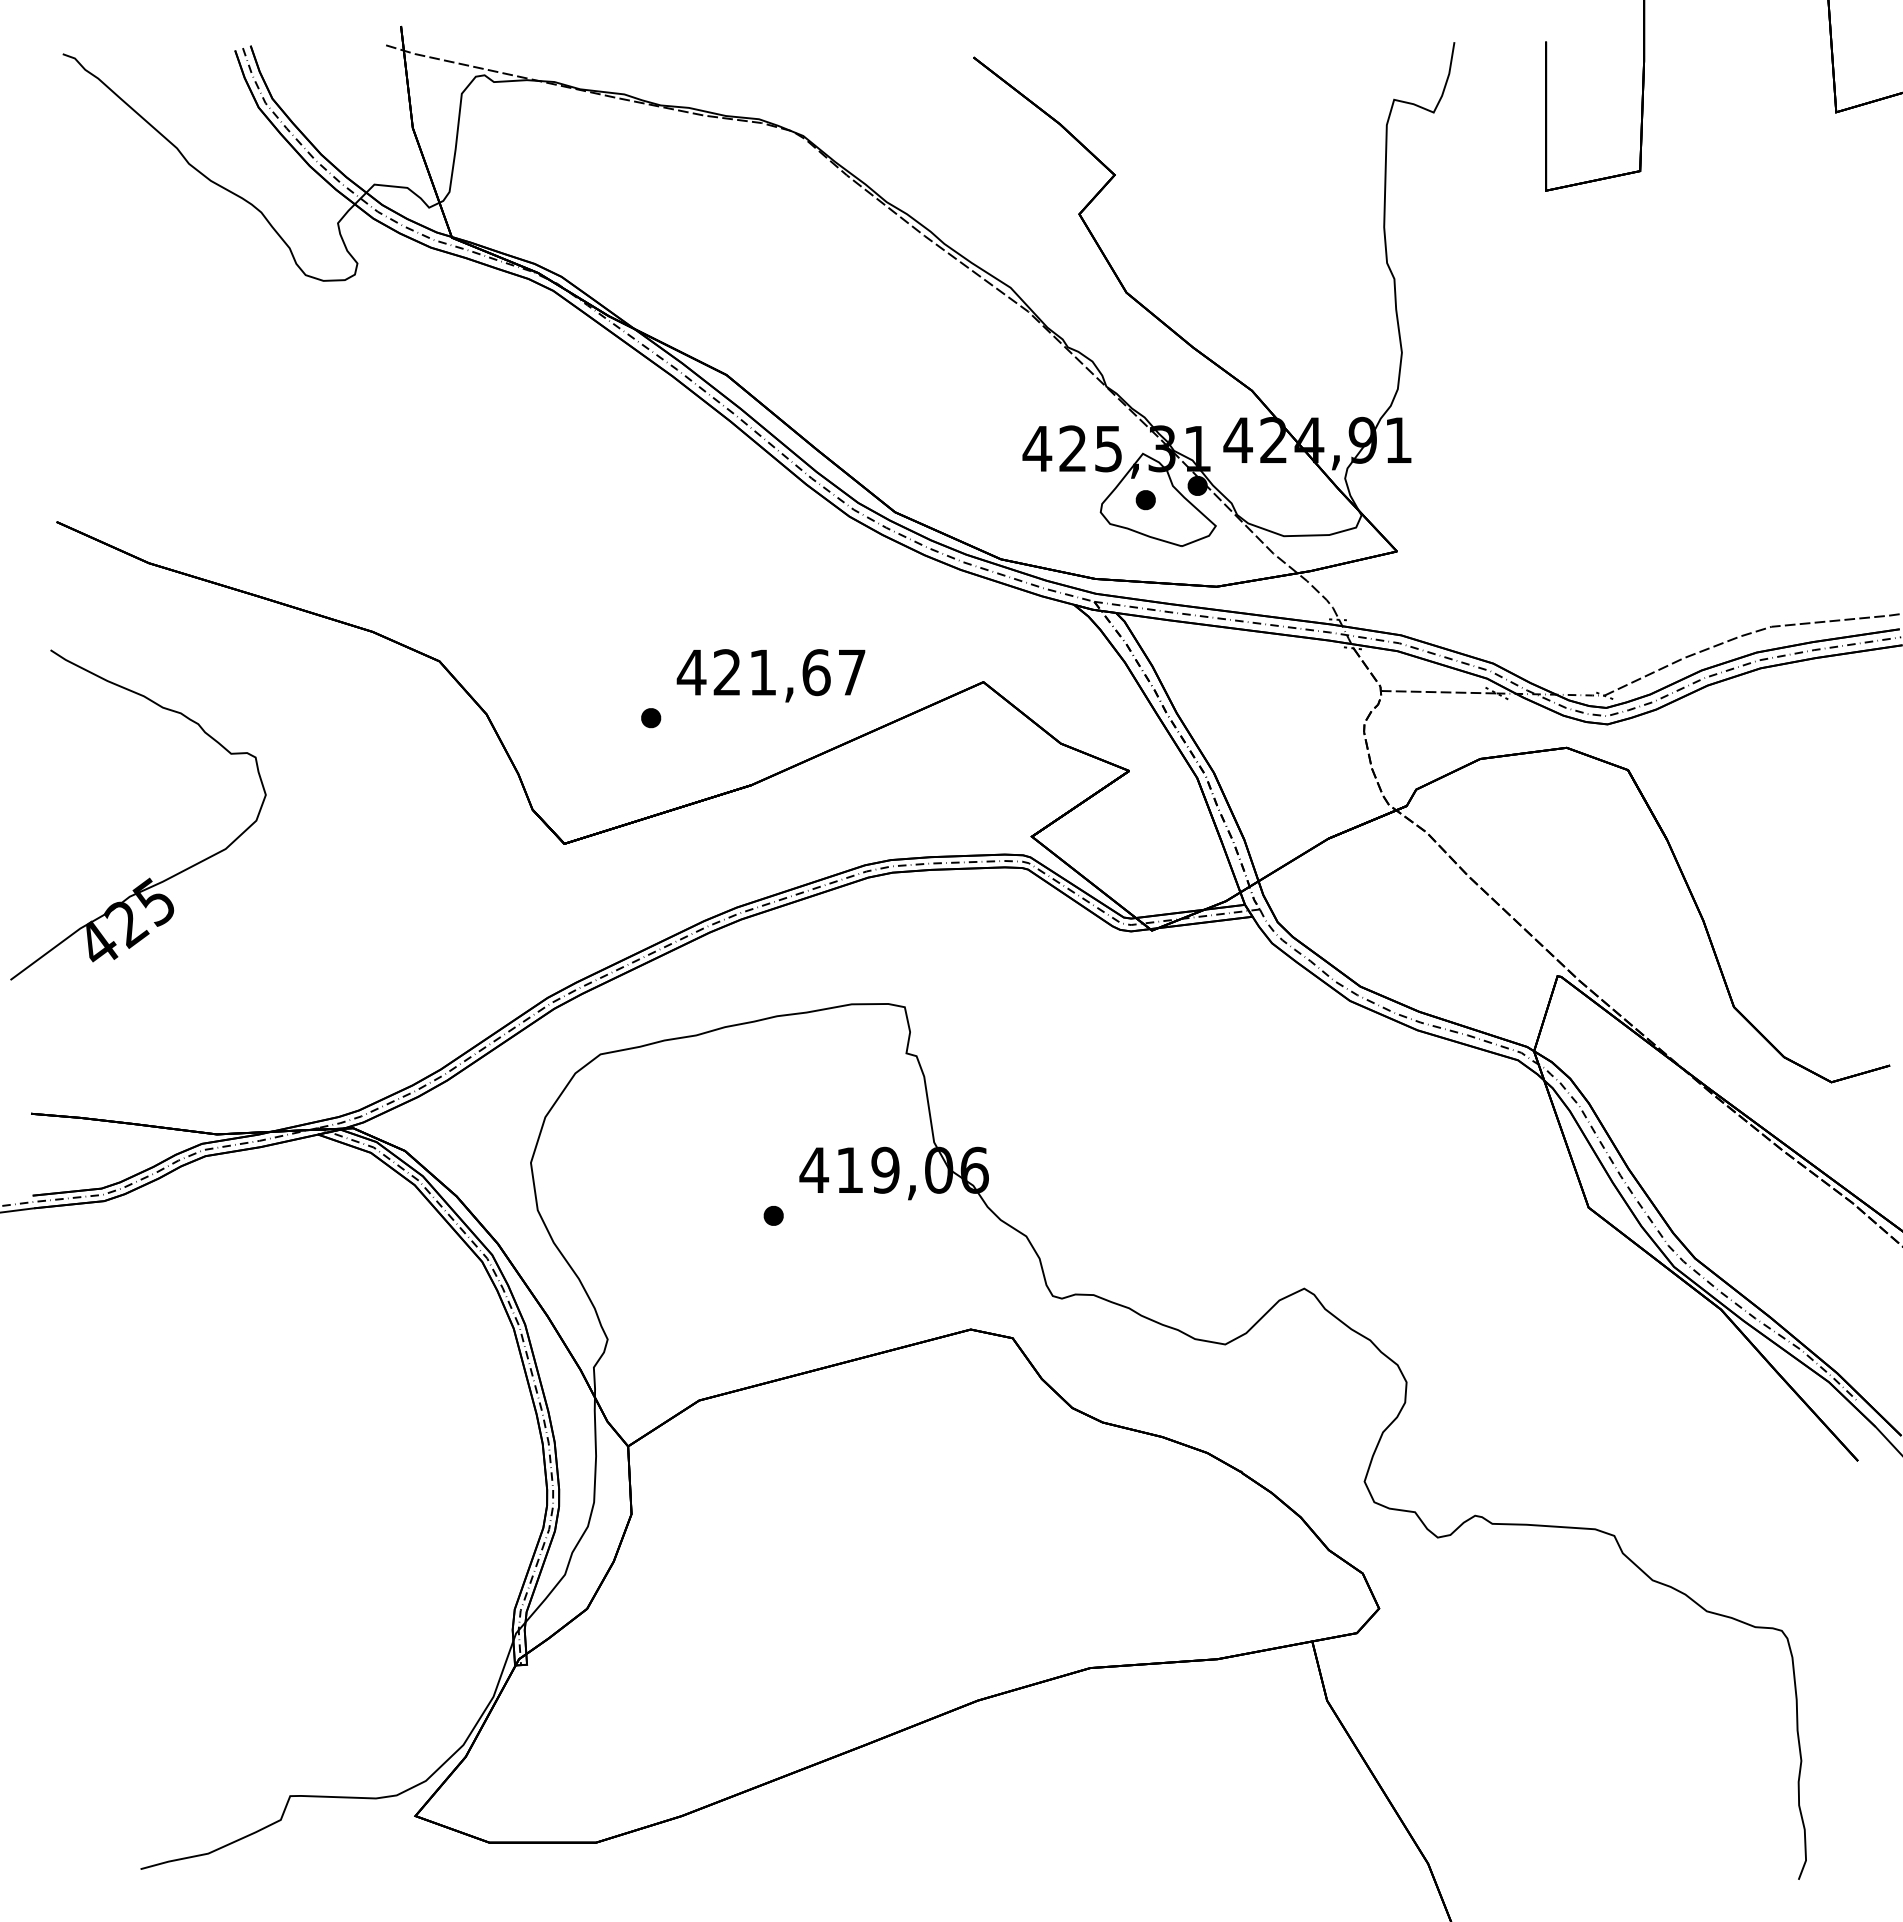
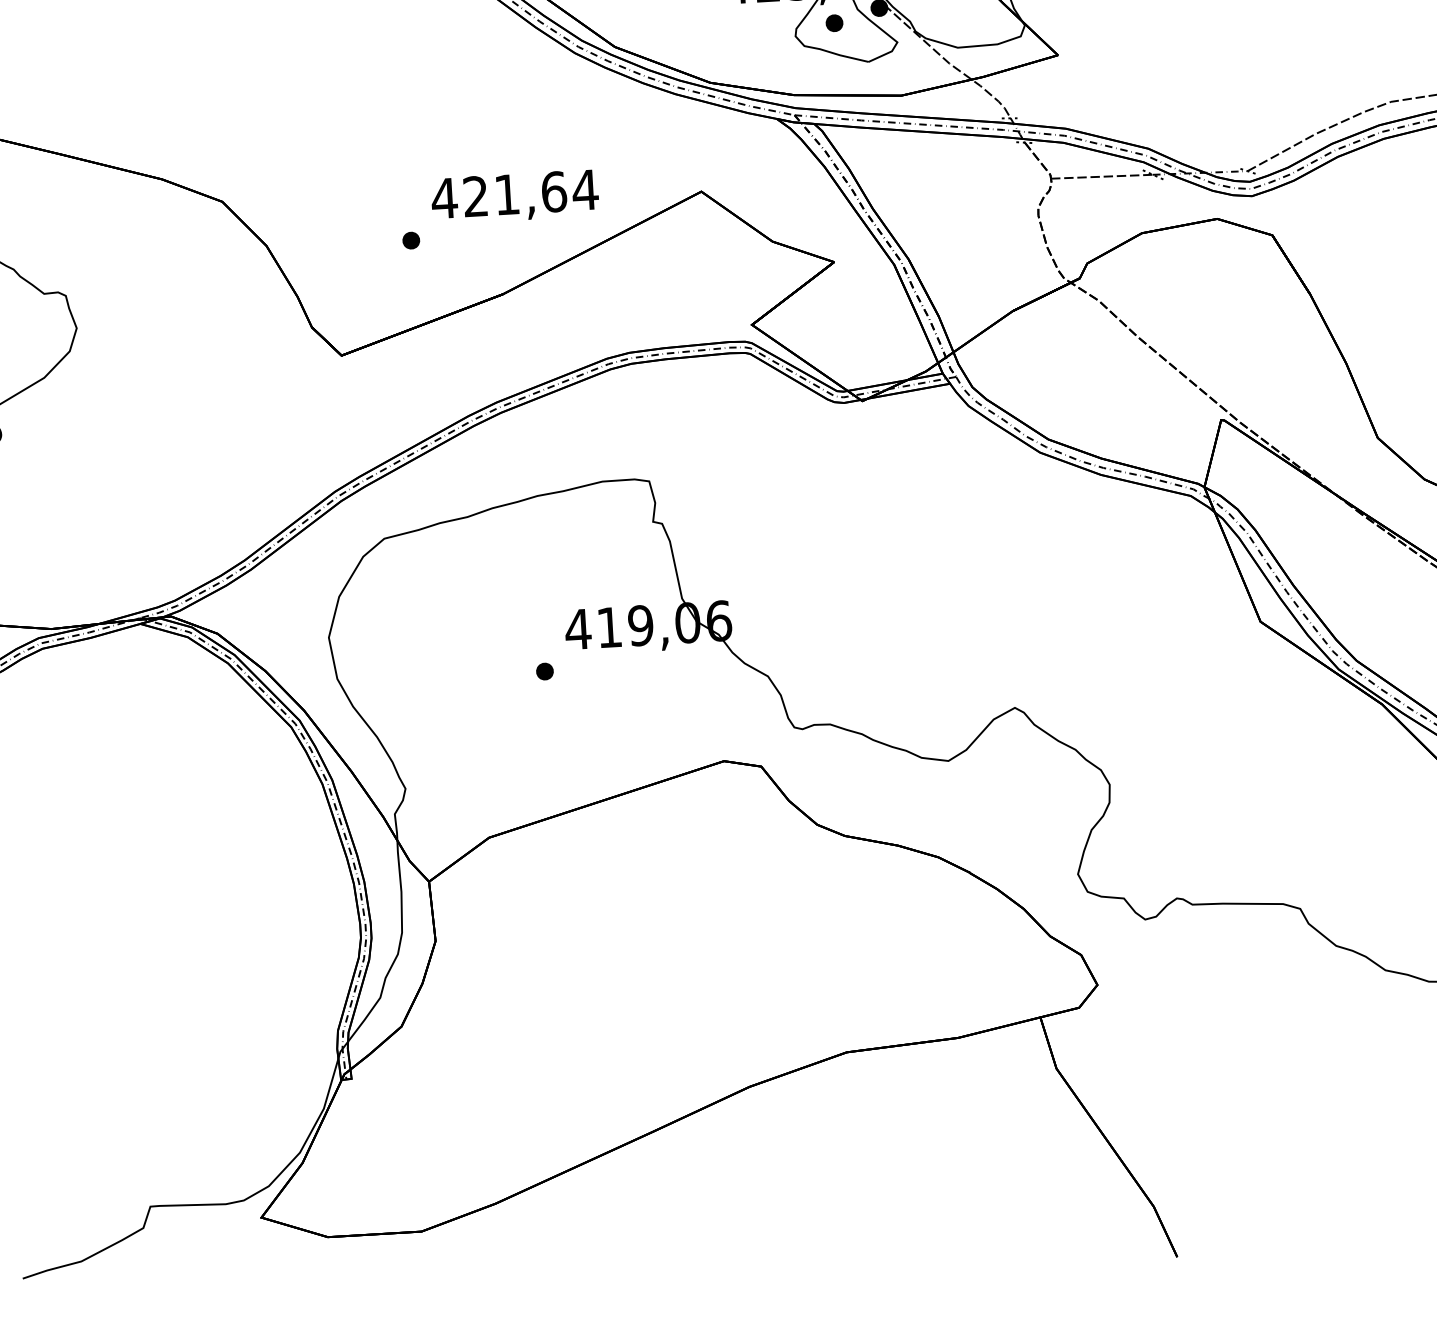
text: (851, 672) -> (584, 190), 421,67 -> 421,64

